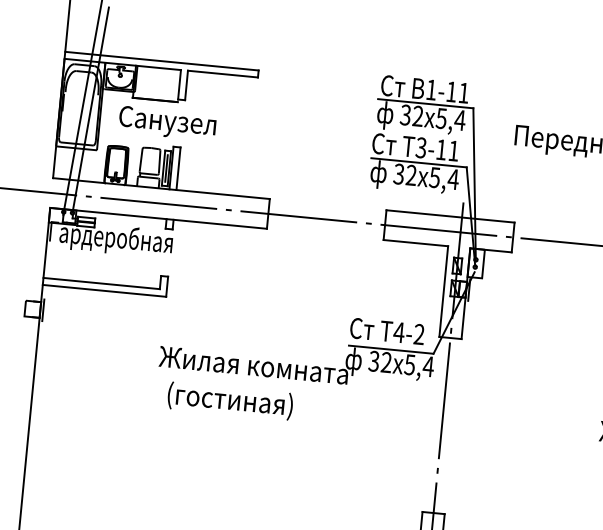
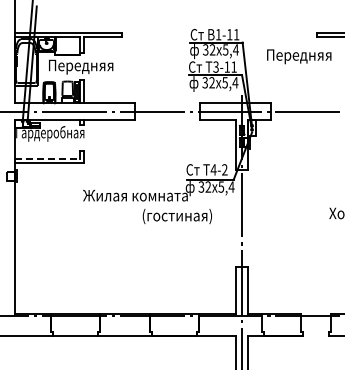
text: (177, 123) -> (80, 66), Санузел -> Передняя
line: (101, 283) -> (47, 158), solid -> dashed
text: (228, 400) -> (176, 216), moved

